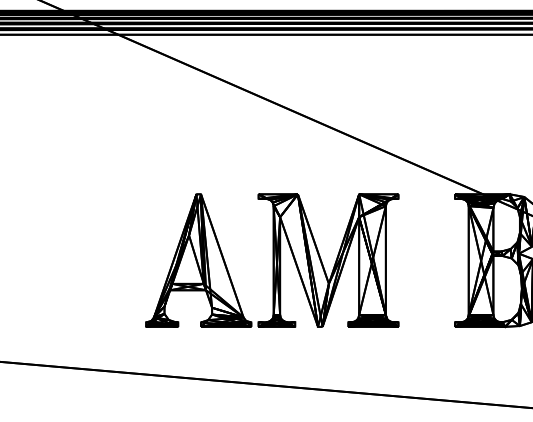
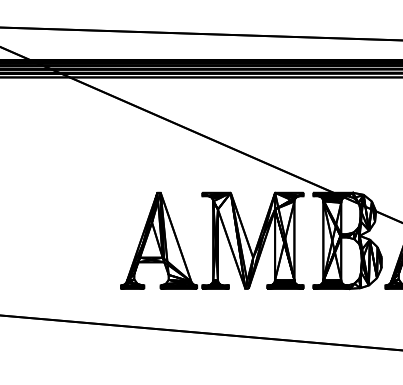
part: (272, 260) -> (212, 240), moved

